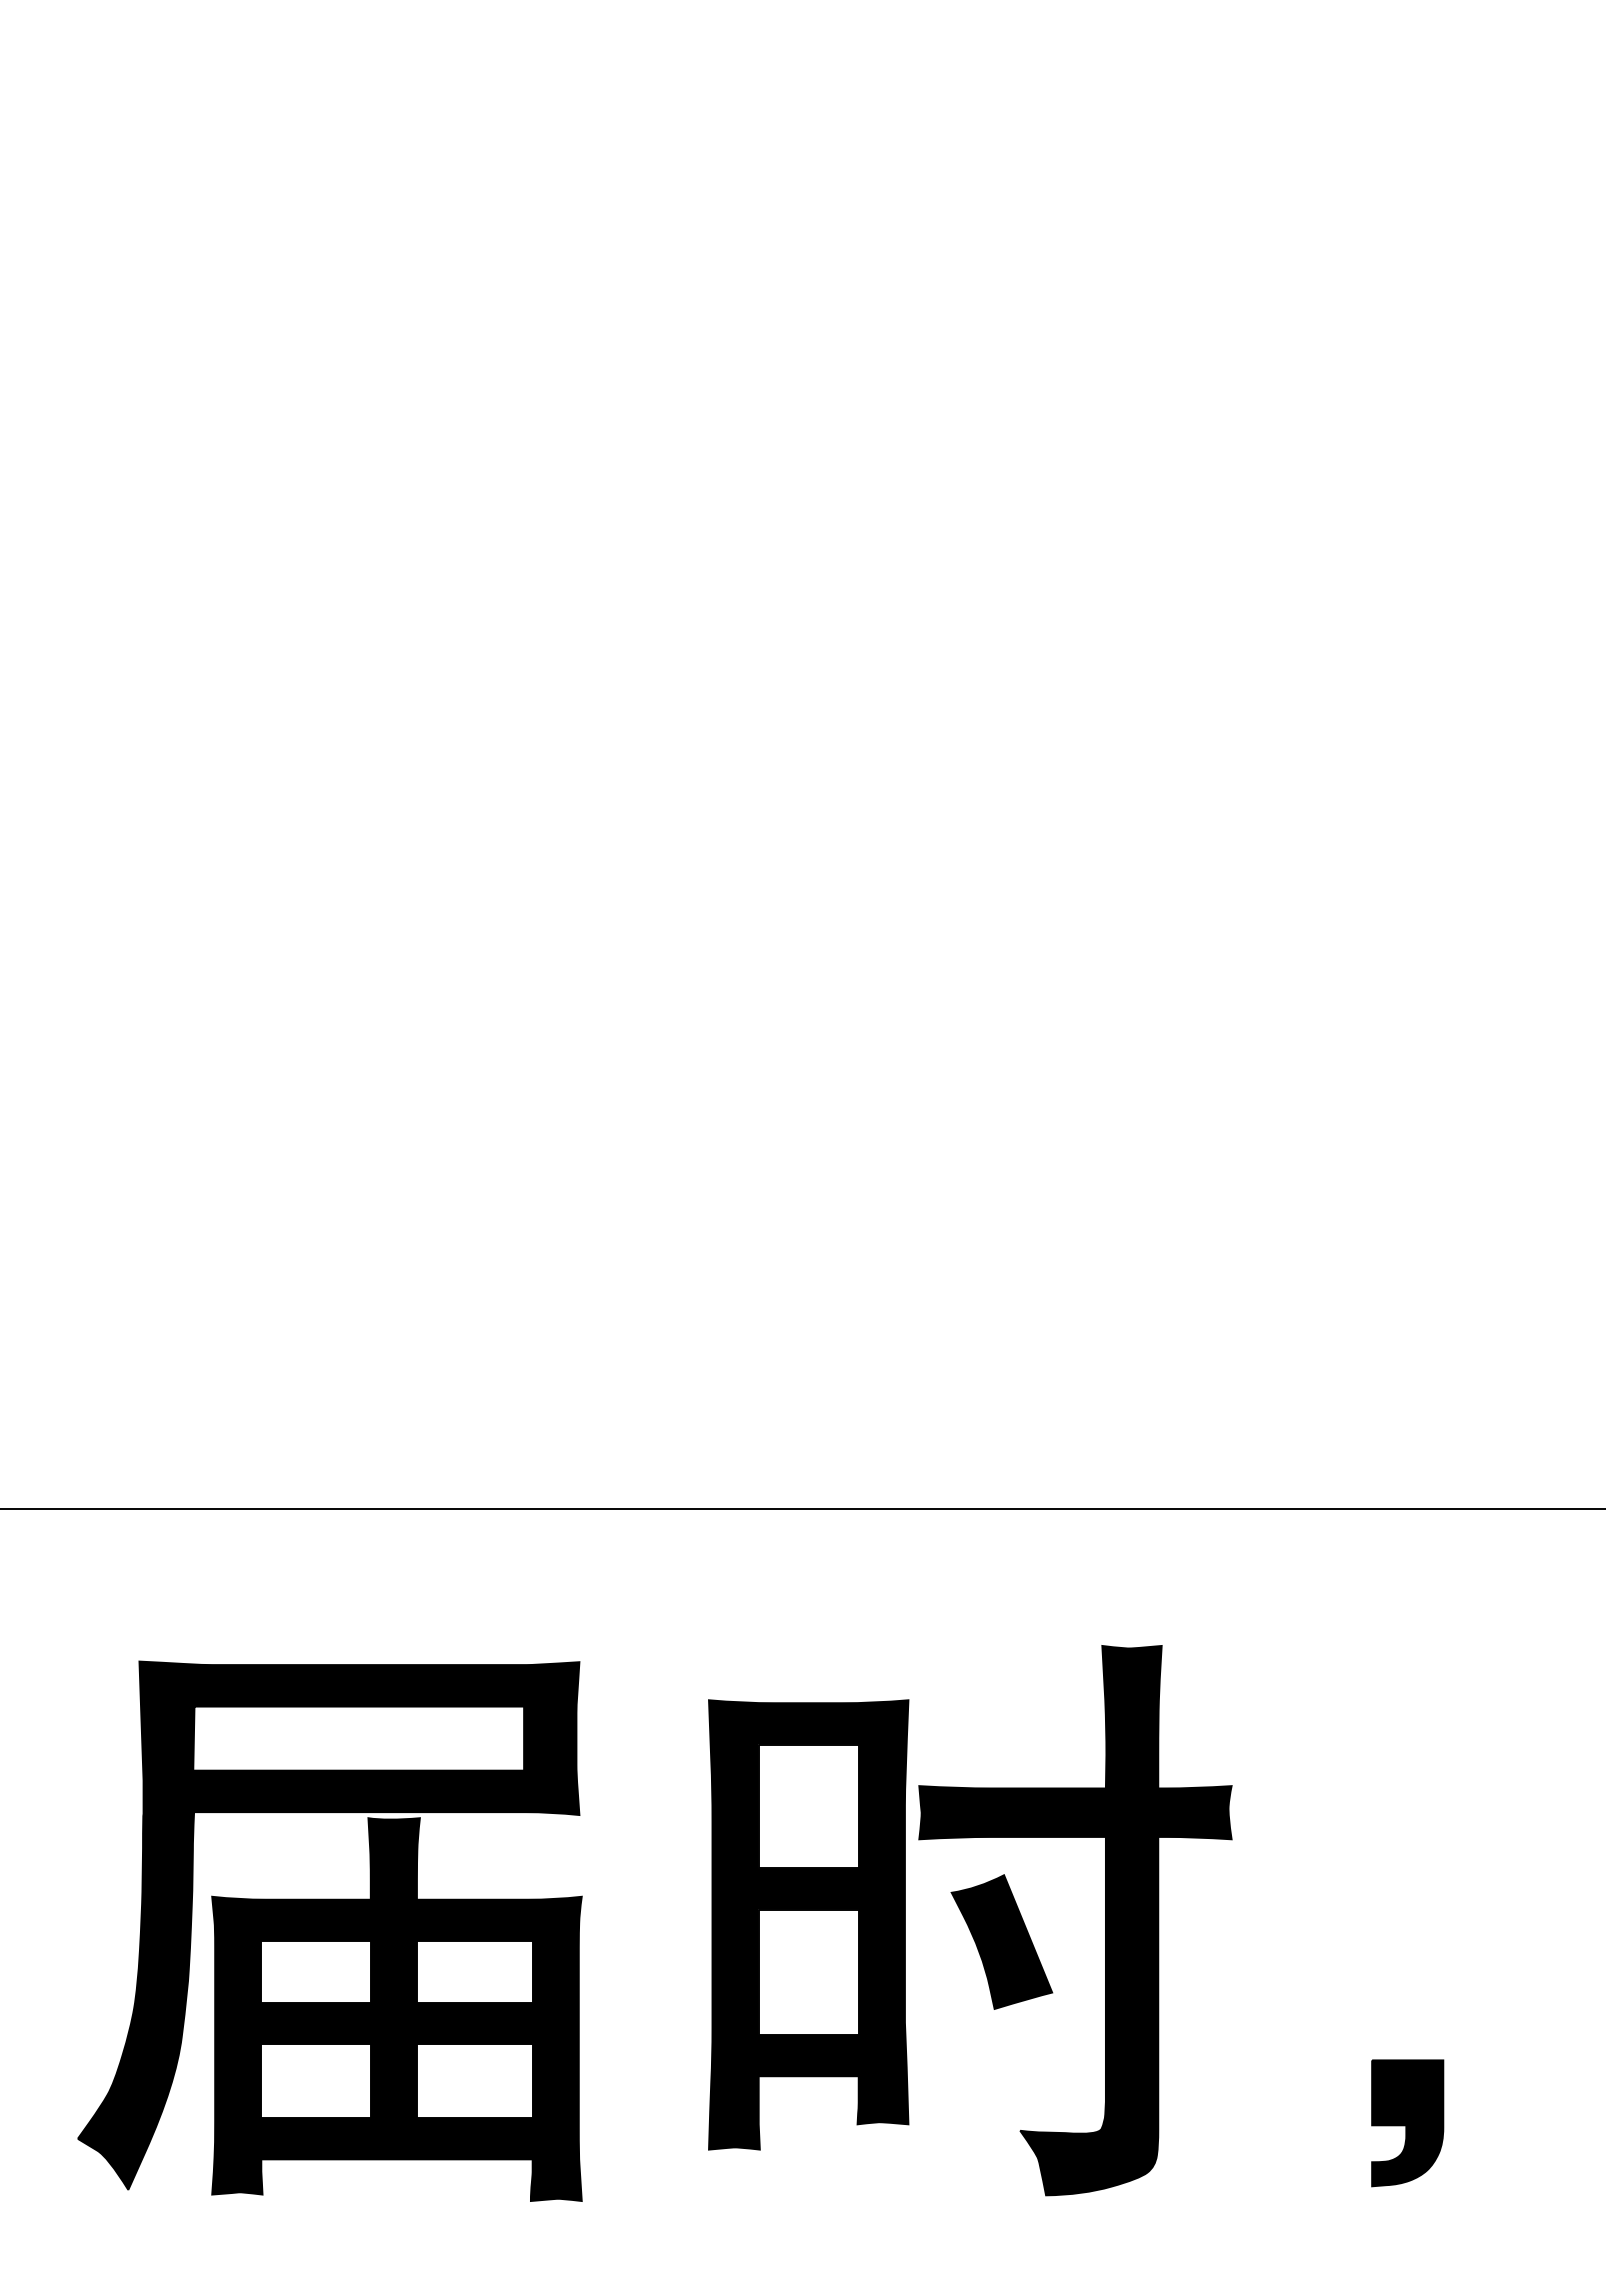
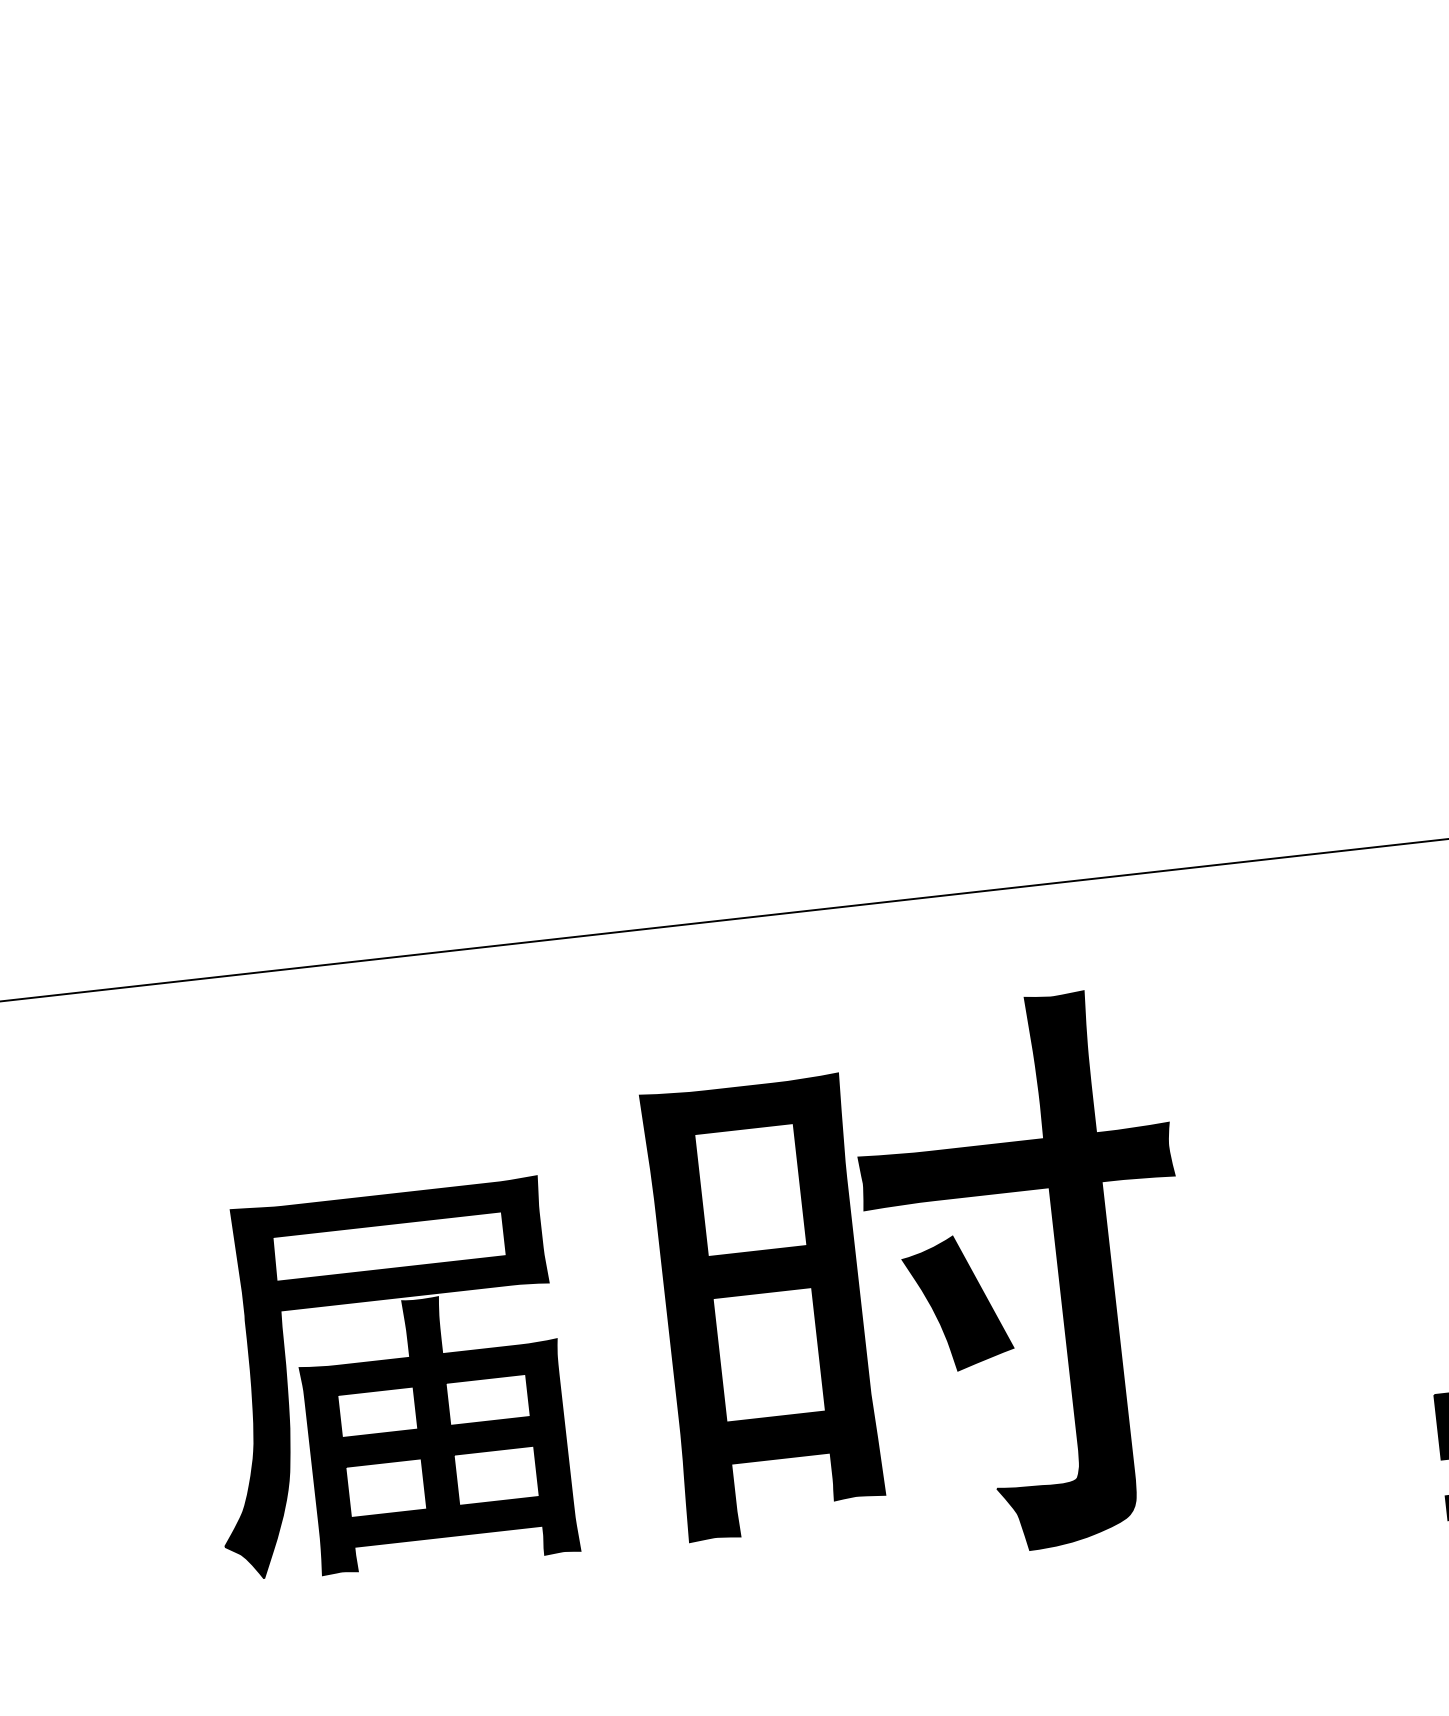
part: (970, 1920) -> (924, 1285), moved
part: (329, 1930) -> (383, 1382), size x0.7

